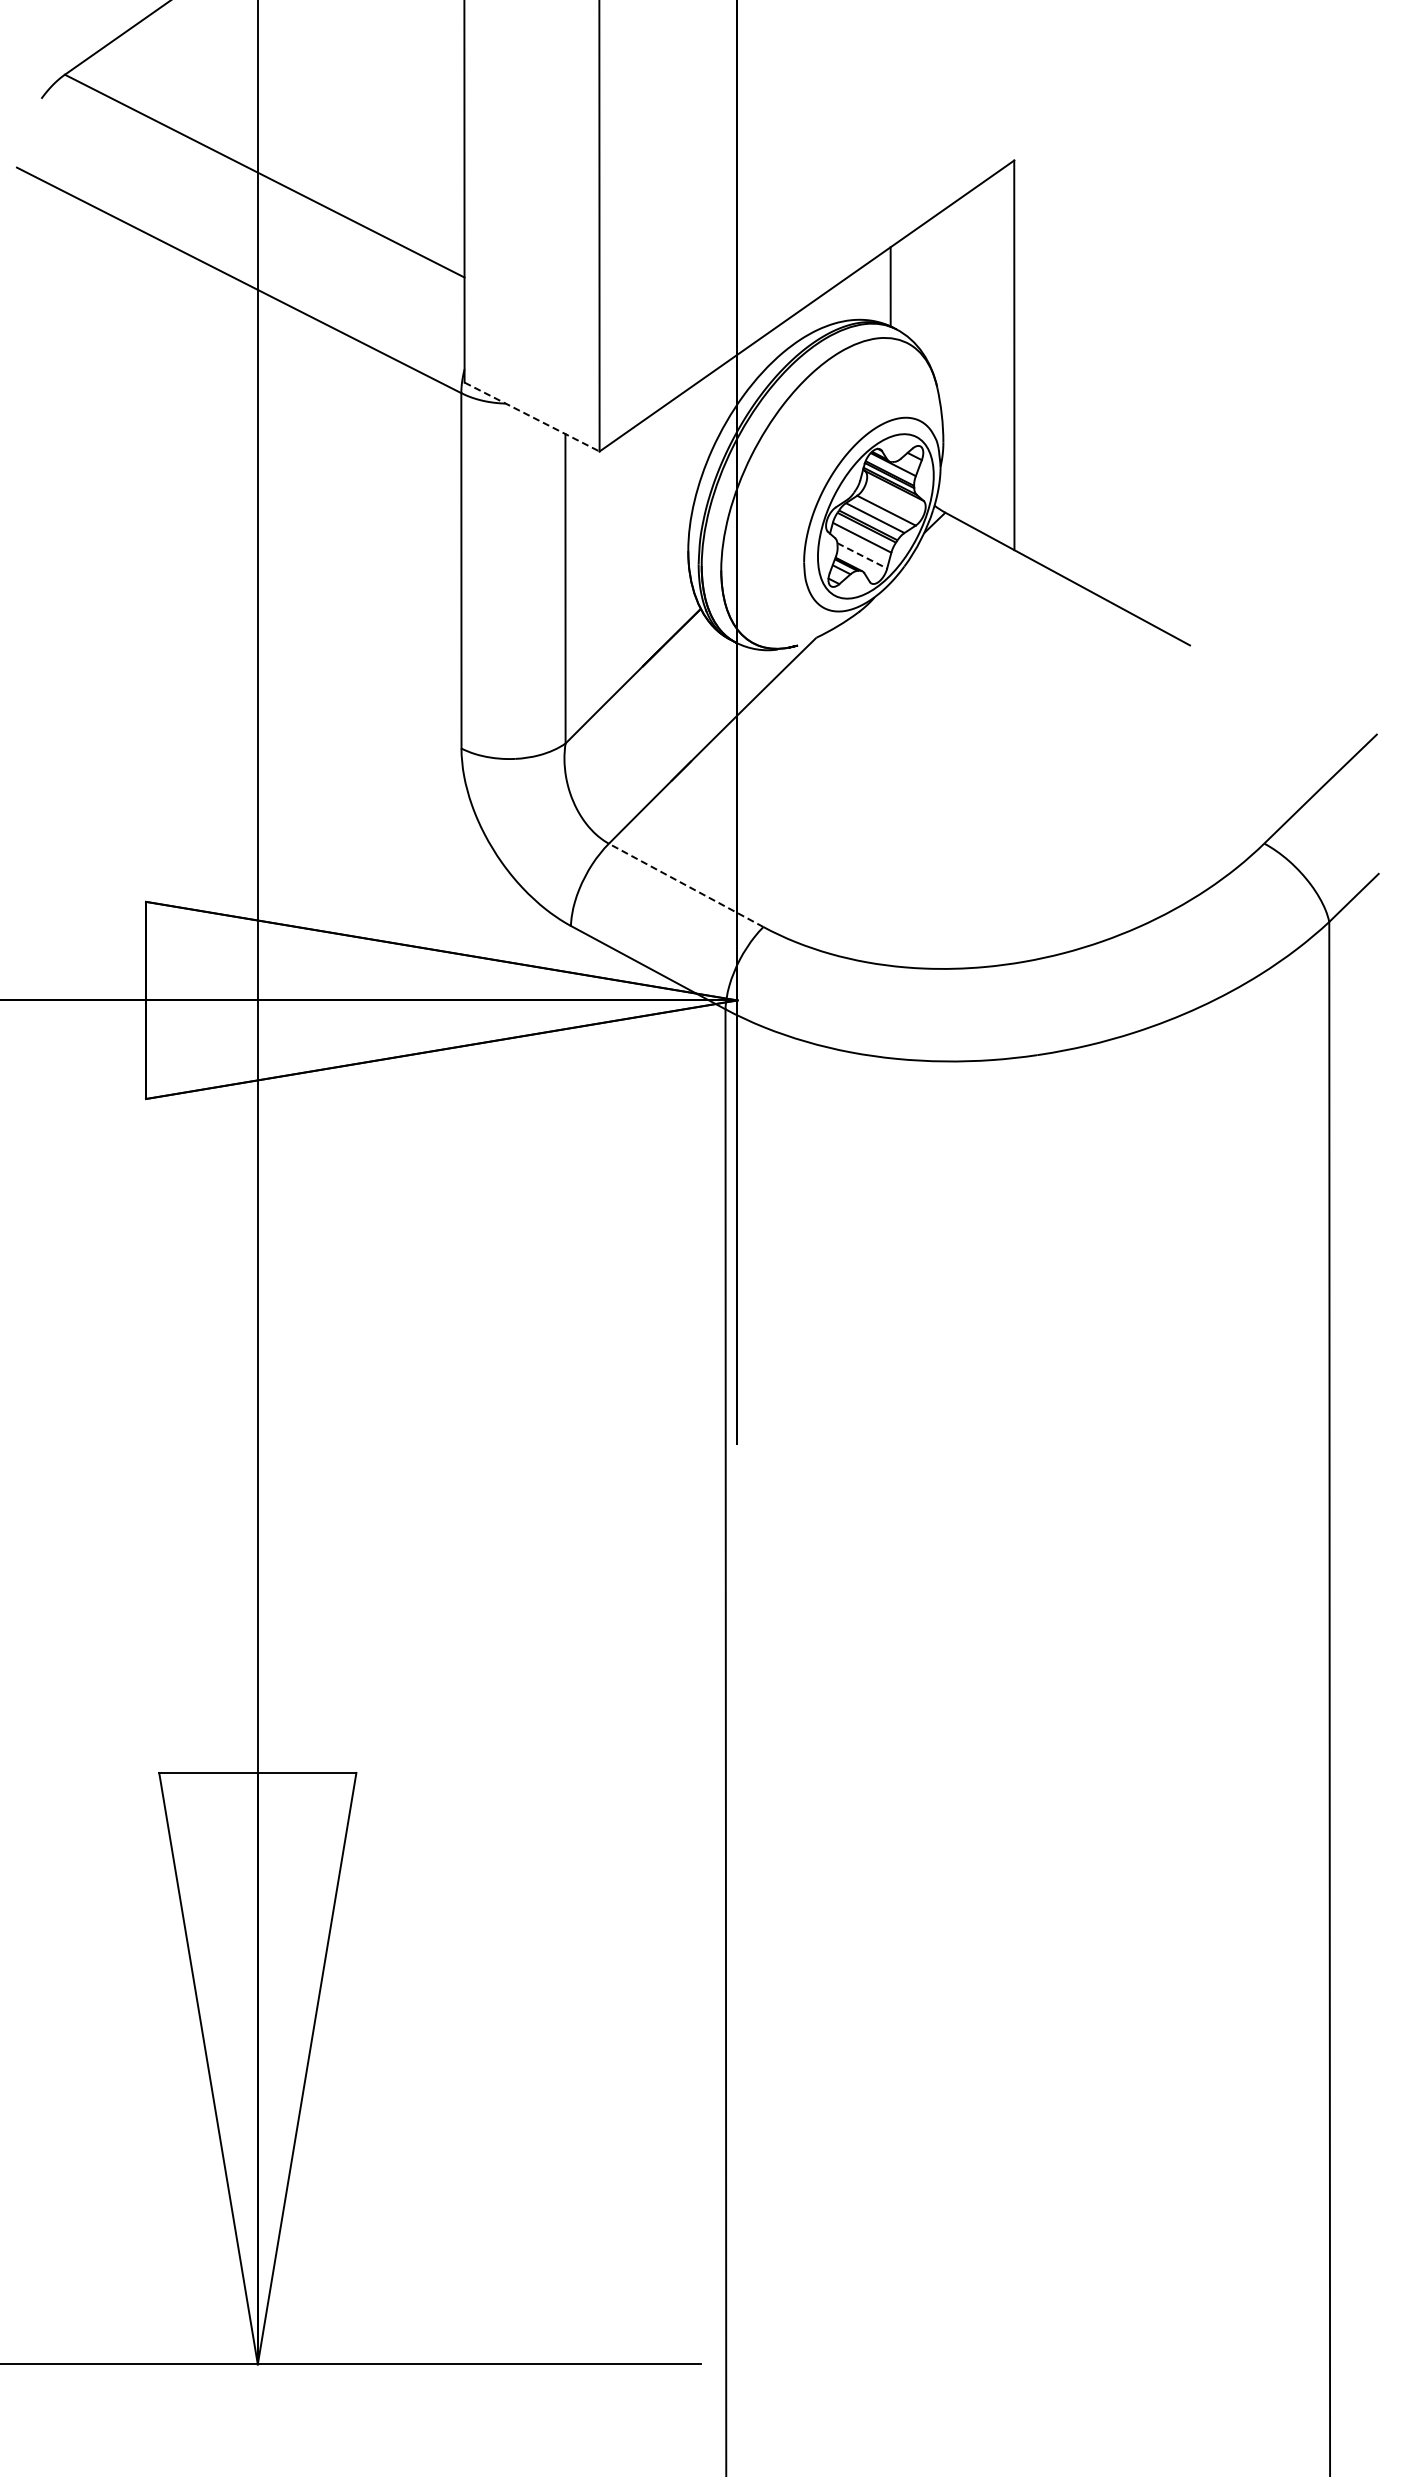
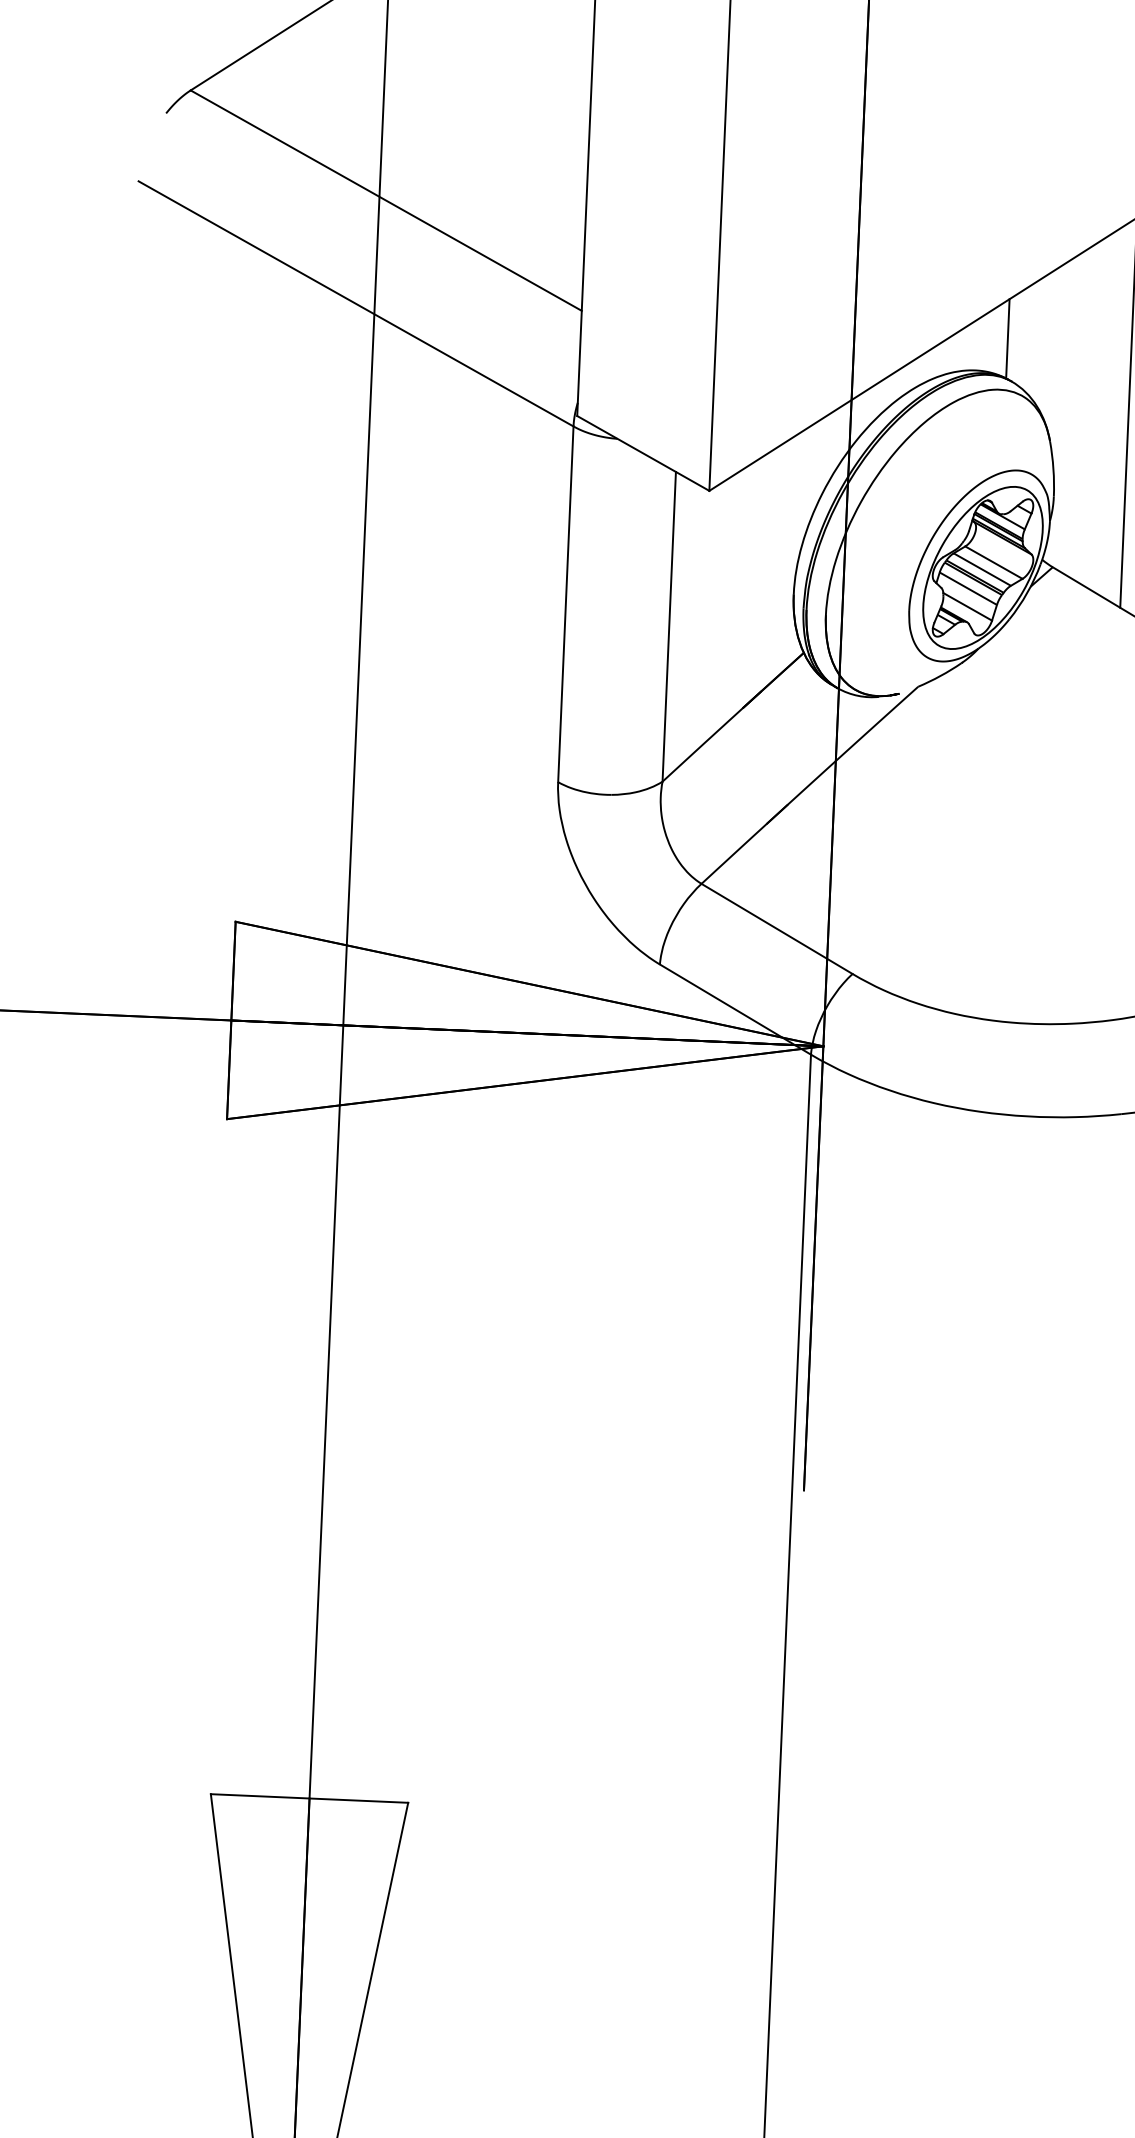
line: (532, 417) -> (643, 453), dashed -> solid
line: (862, 555) -> (967, 606), dashed -> solid
line: (686, 885) -> (777, 929), dashed -> solid

